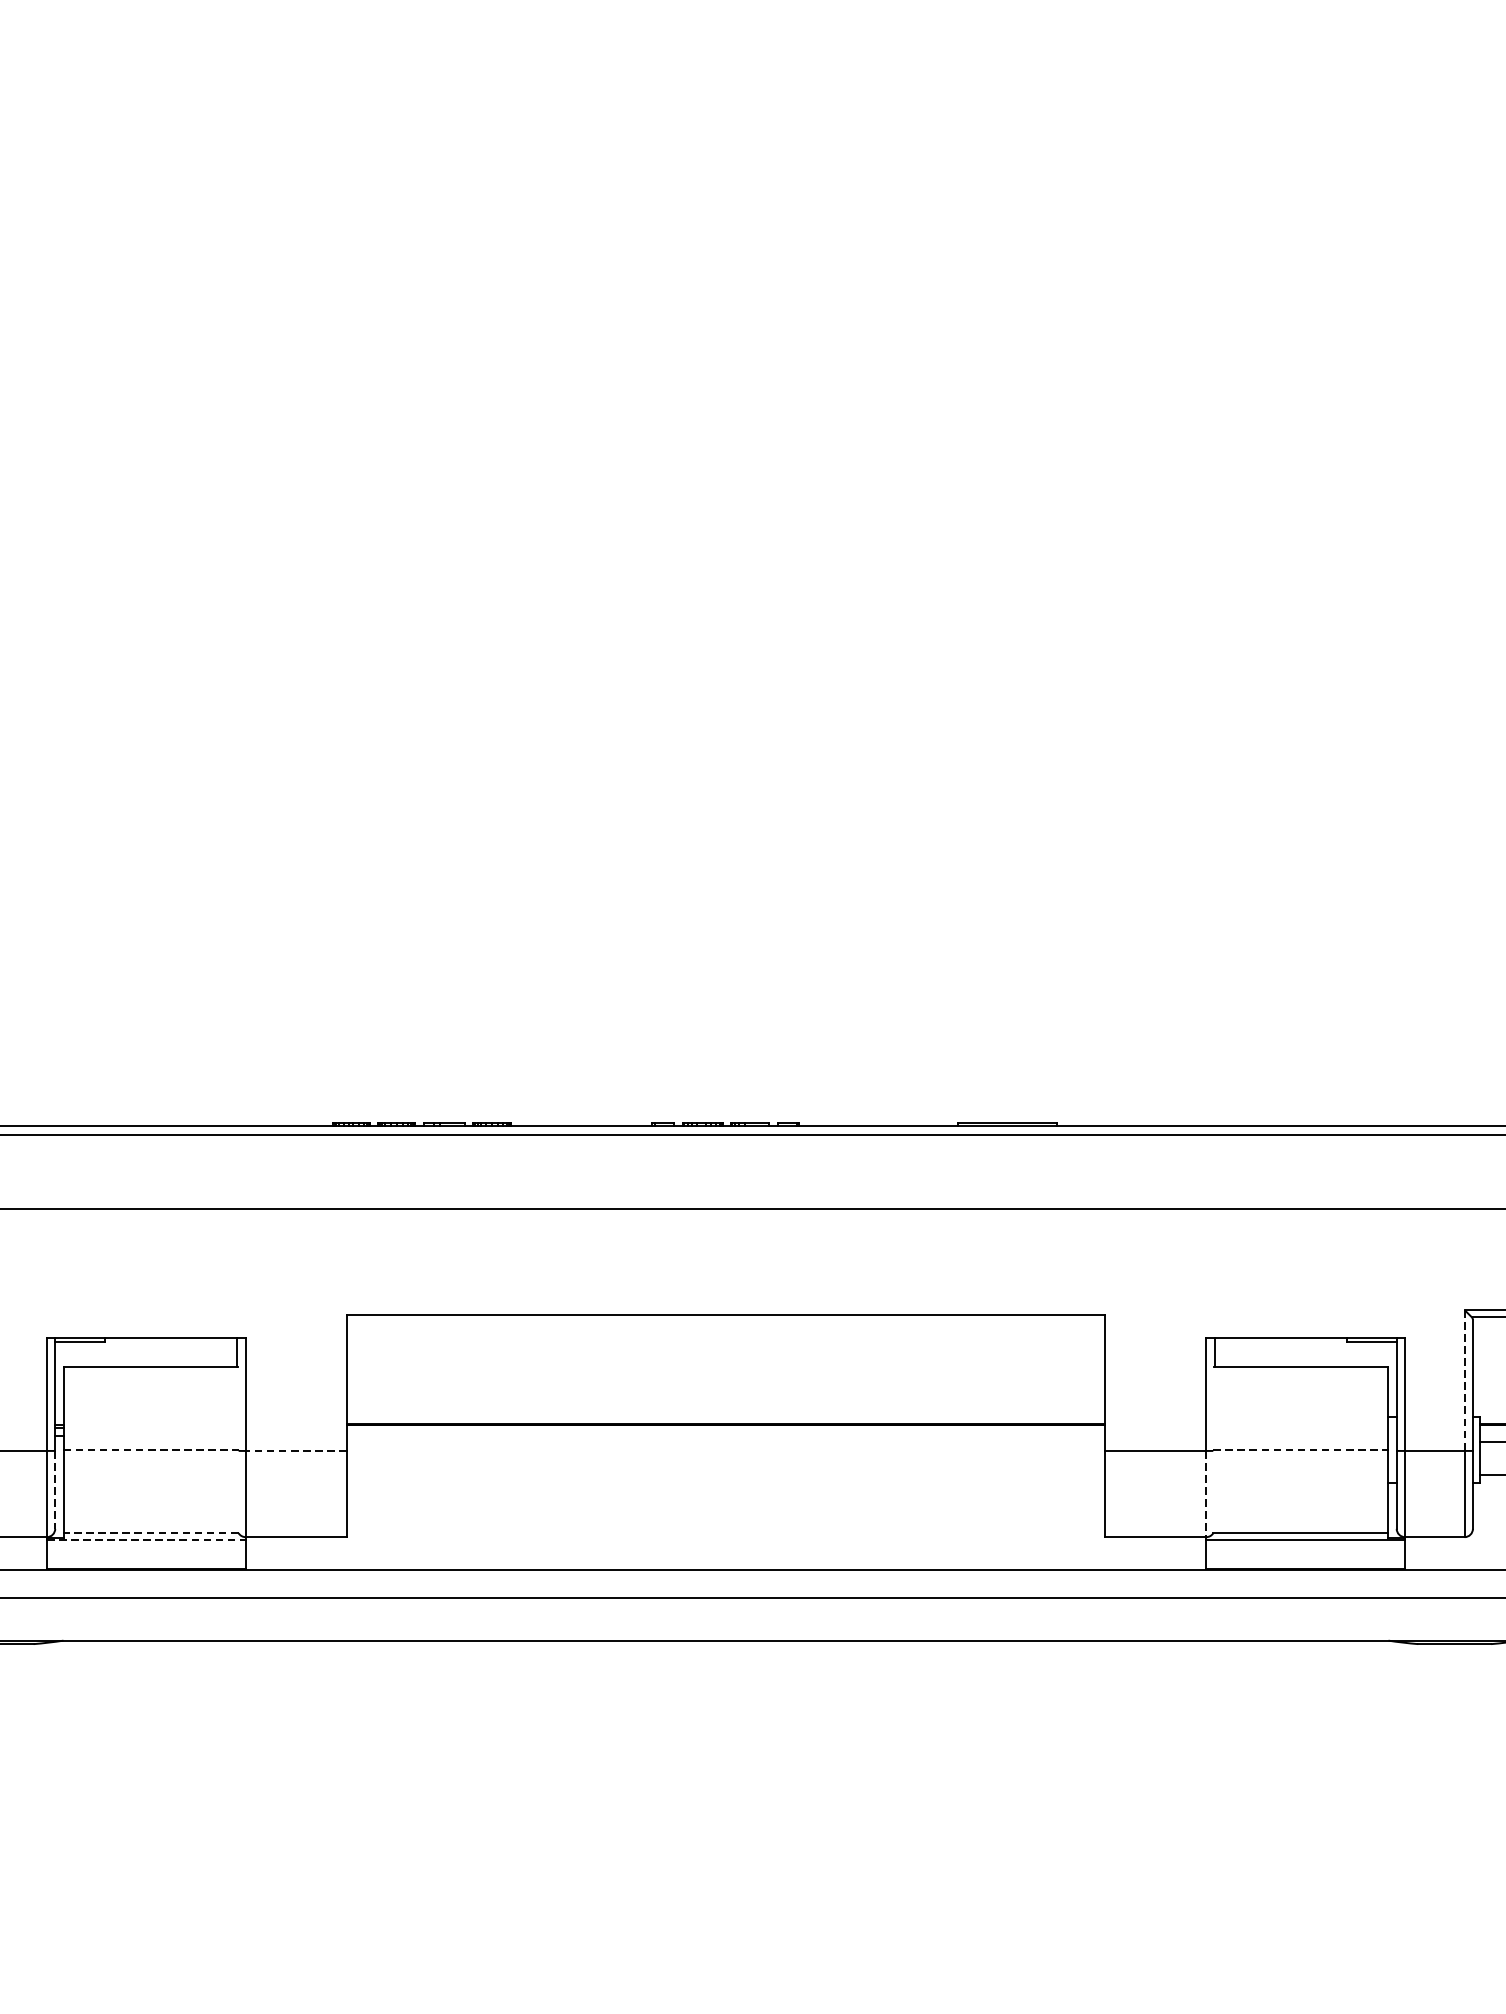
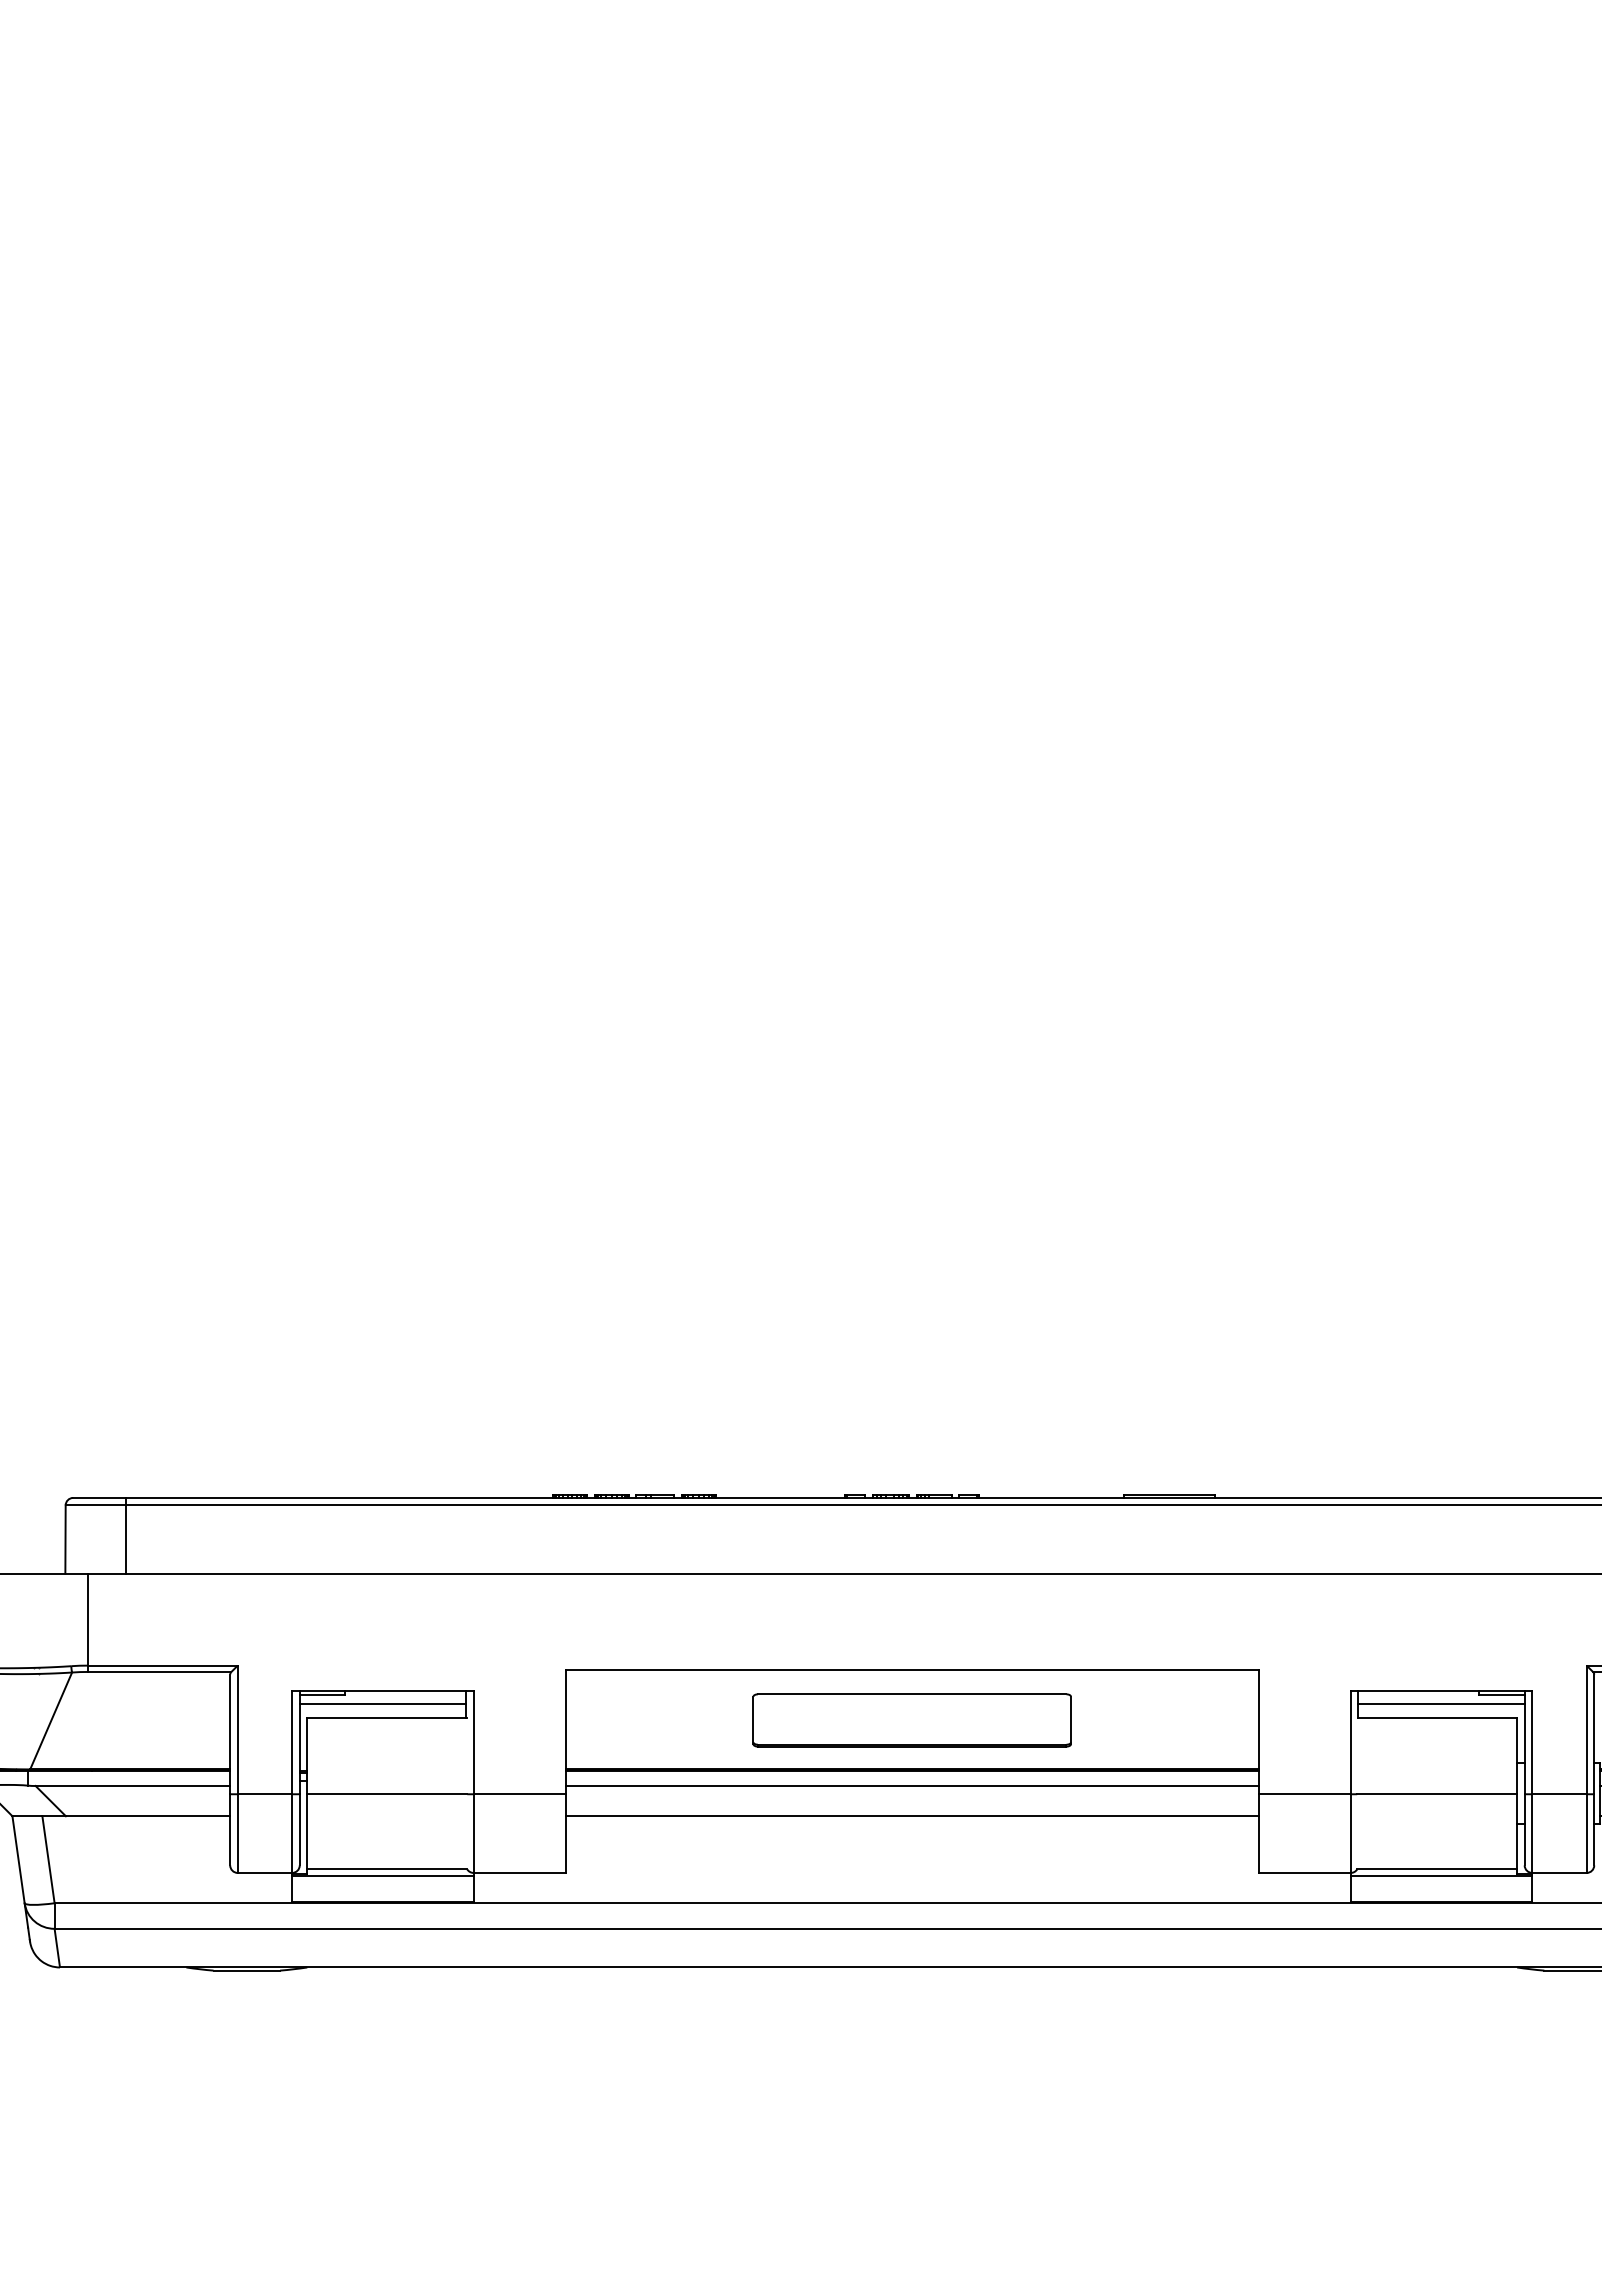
line: (145, 1351) -> (382, 1703), added
line: (1305, 1351) -> (1441, 1703), added
part: (725, 1370) -> (911, 1720), added
line: (1464, 1381) -> (1586, 1730), dashed -> solid
line: (725, 1442) -> (911, 1786), added
line: (151, 1450) -> (387, 1793), dashed -> solid
line: (1301, 1450) -> (1437, 1793), dashed -> solid
line: (295, 1451) -> (519, 1794), dashed -> solid
line: (725, 1475) -> (911, 1816), added
line: (54, 1489) -> (299, 1829), dashed -> solid
line: (1205, 1495) -> (1350, 1834), dashed -> solid
line: (151, 1533) -> (387, 1869), dashed -> solid
line: (145, 1539) -> (382, 1875), dashed -> solid

